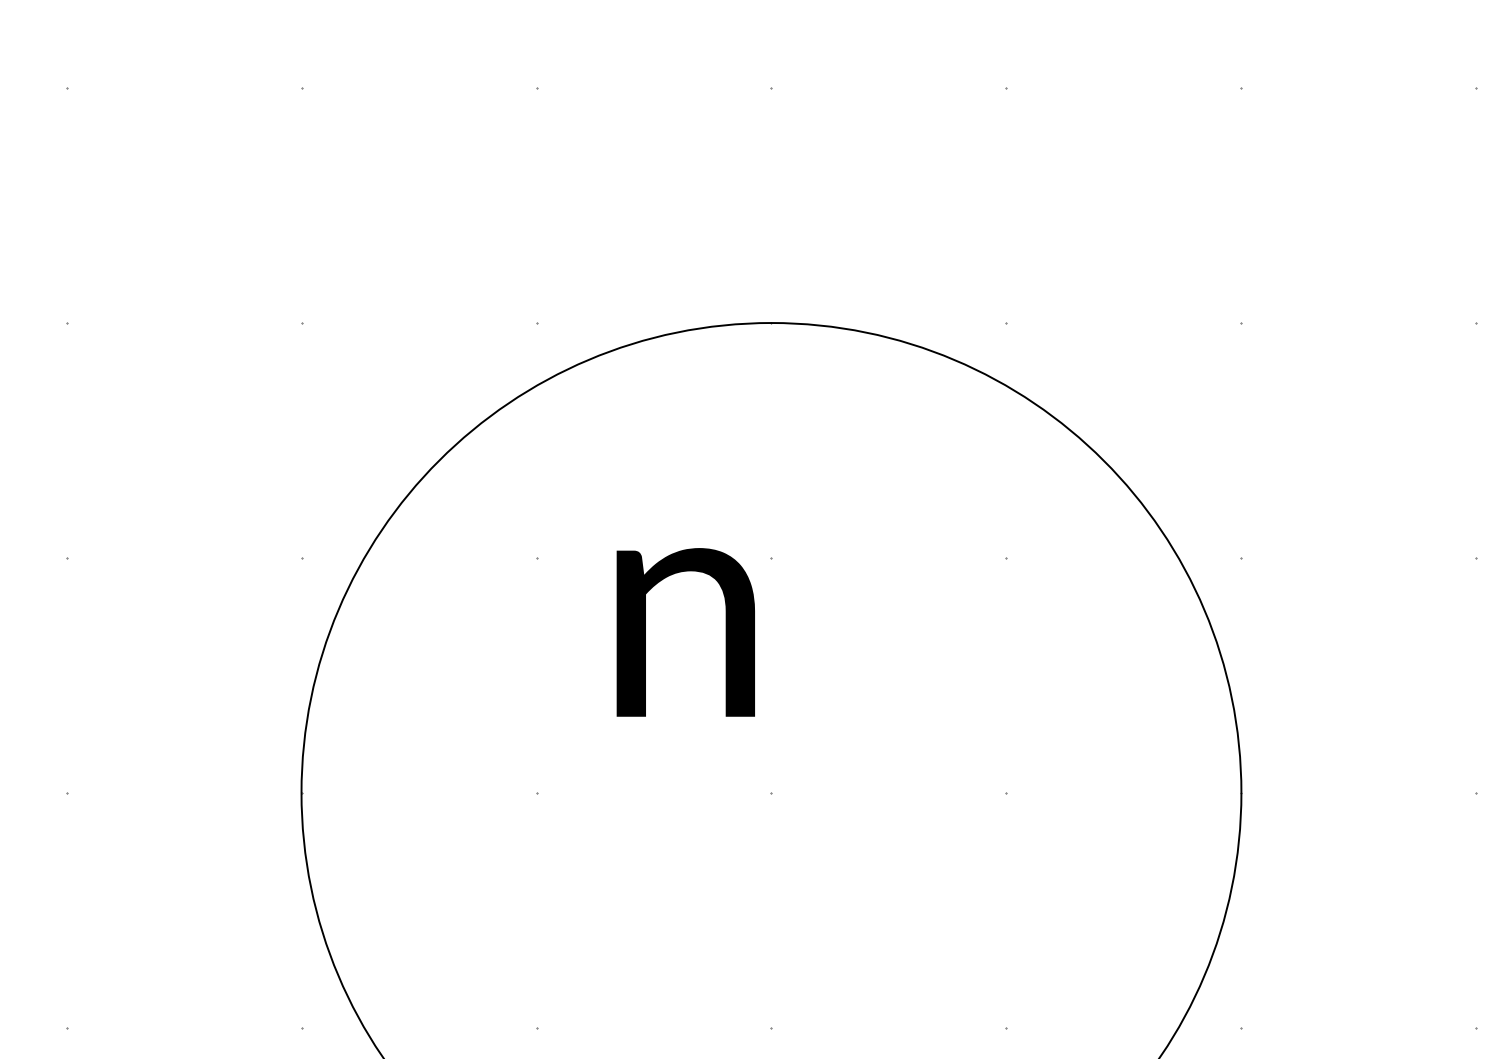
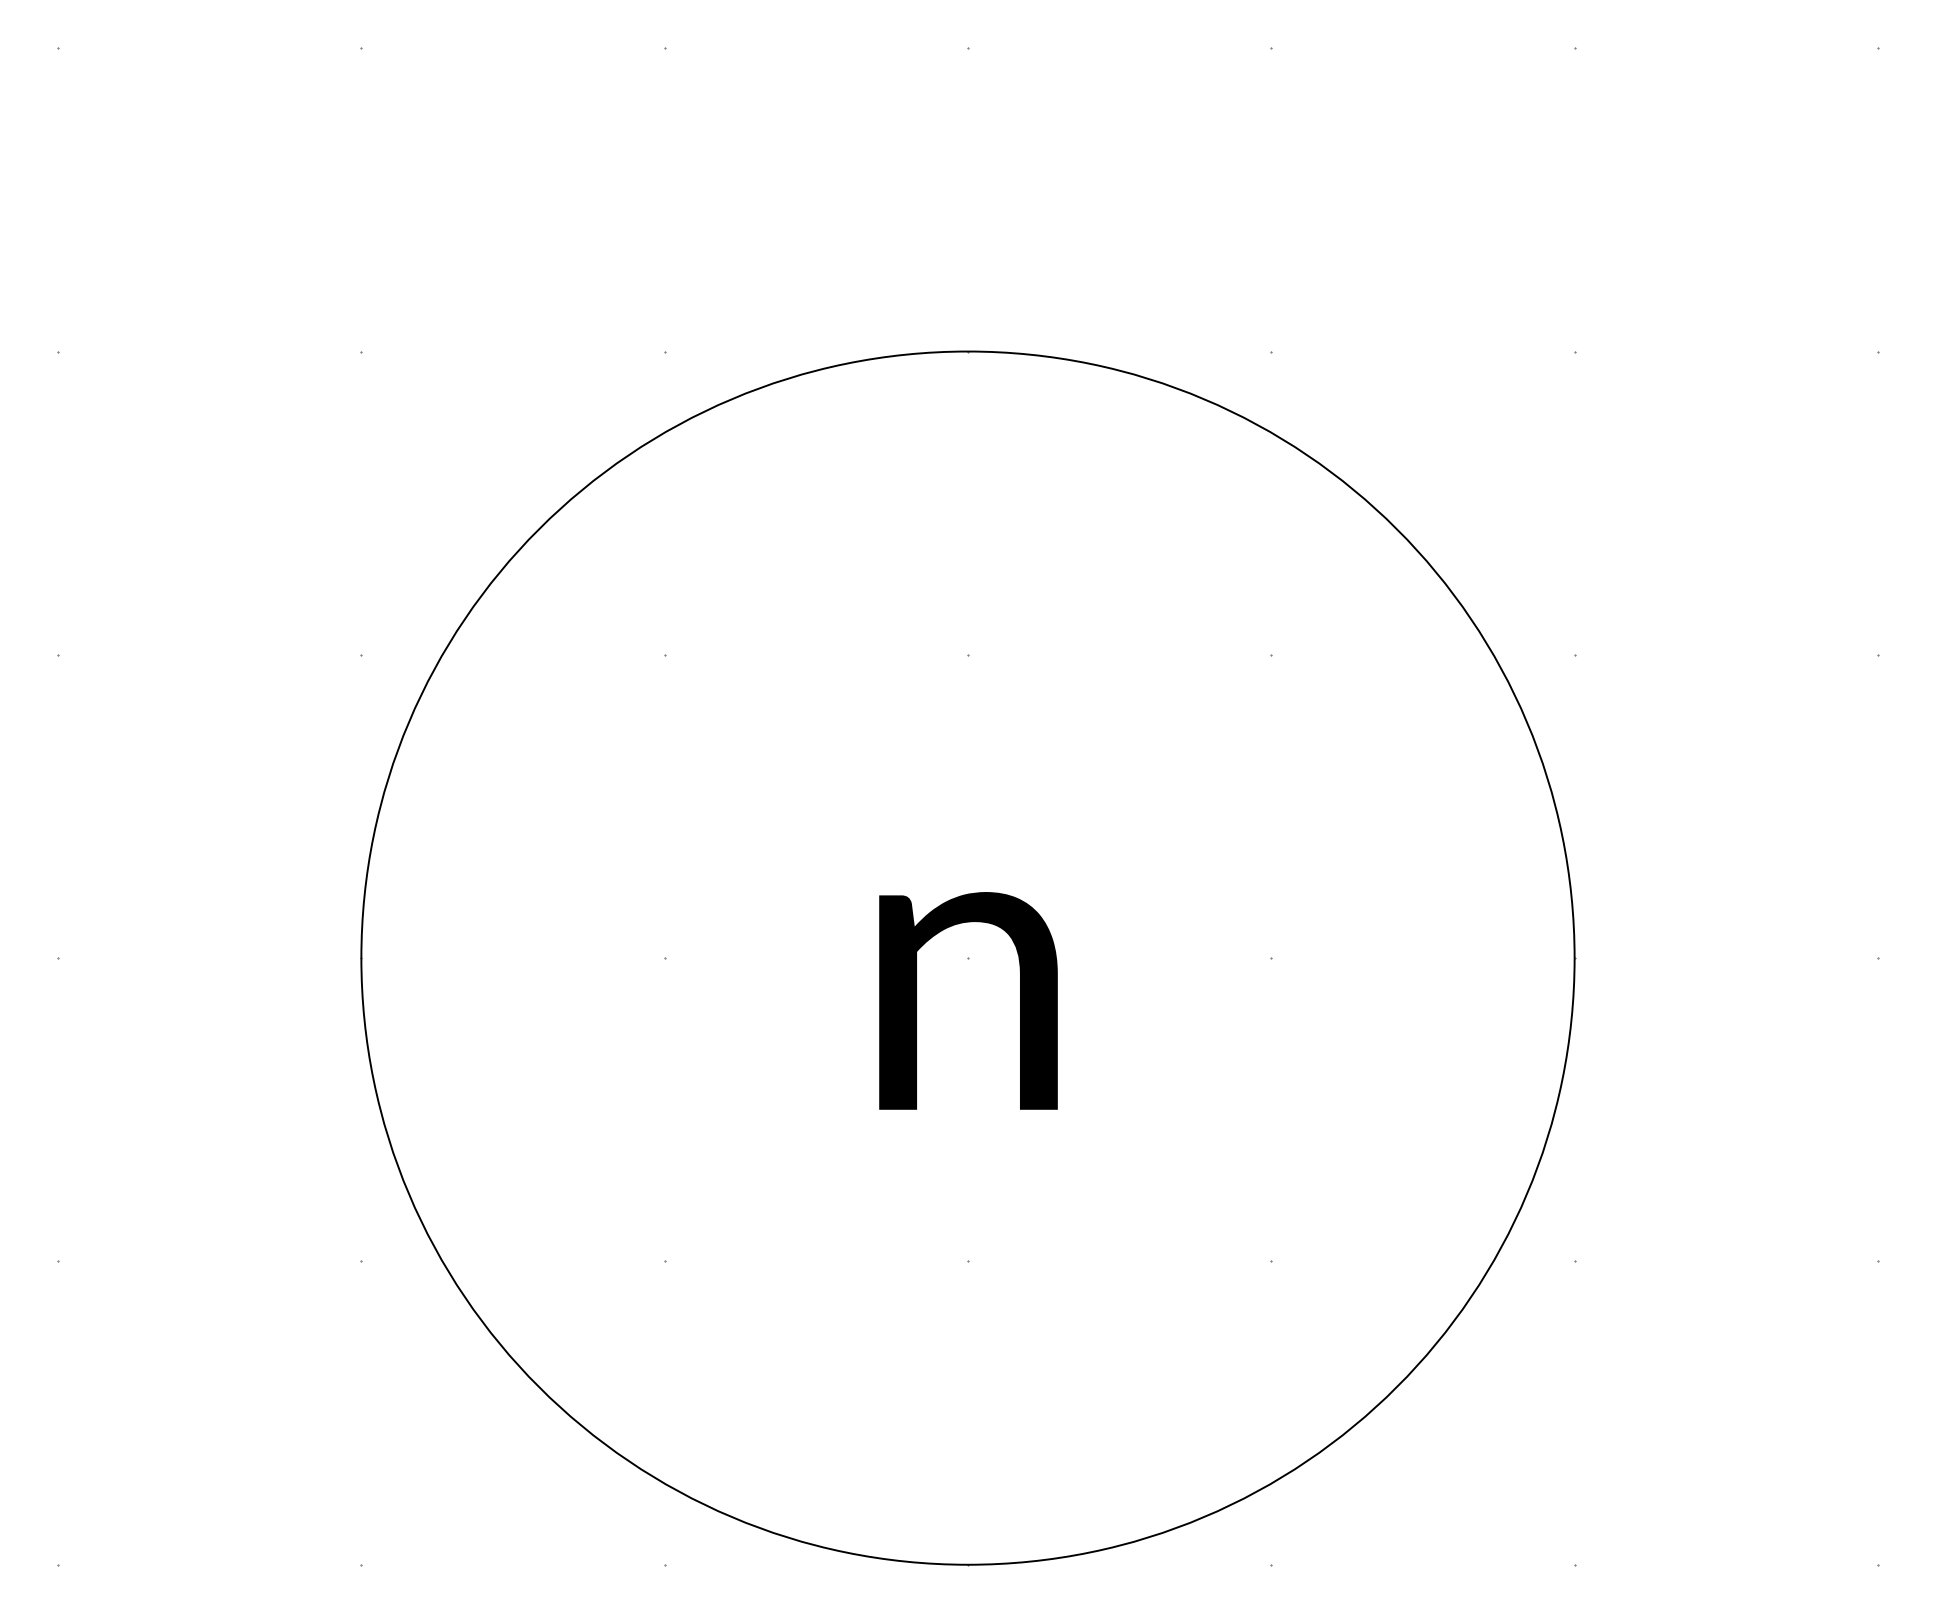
text: (685, 632) -> (968, 1000), moved

